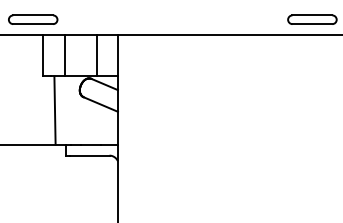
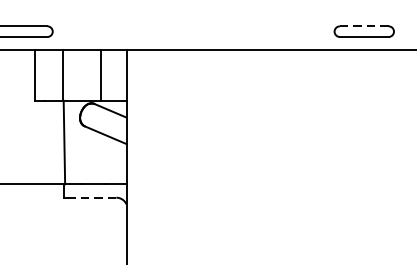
line: (312, 15) -> (364, 26), solid -> dashed
line: (54, 110) -> (63, 142), moved
line: (89, 155) -> (91, 197), solid -> dashed

